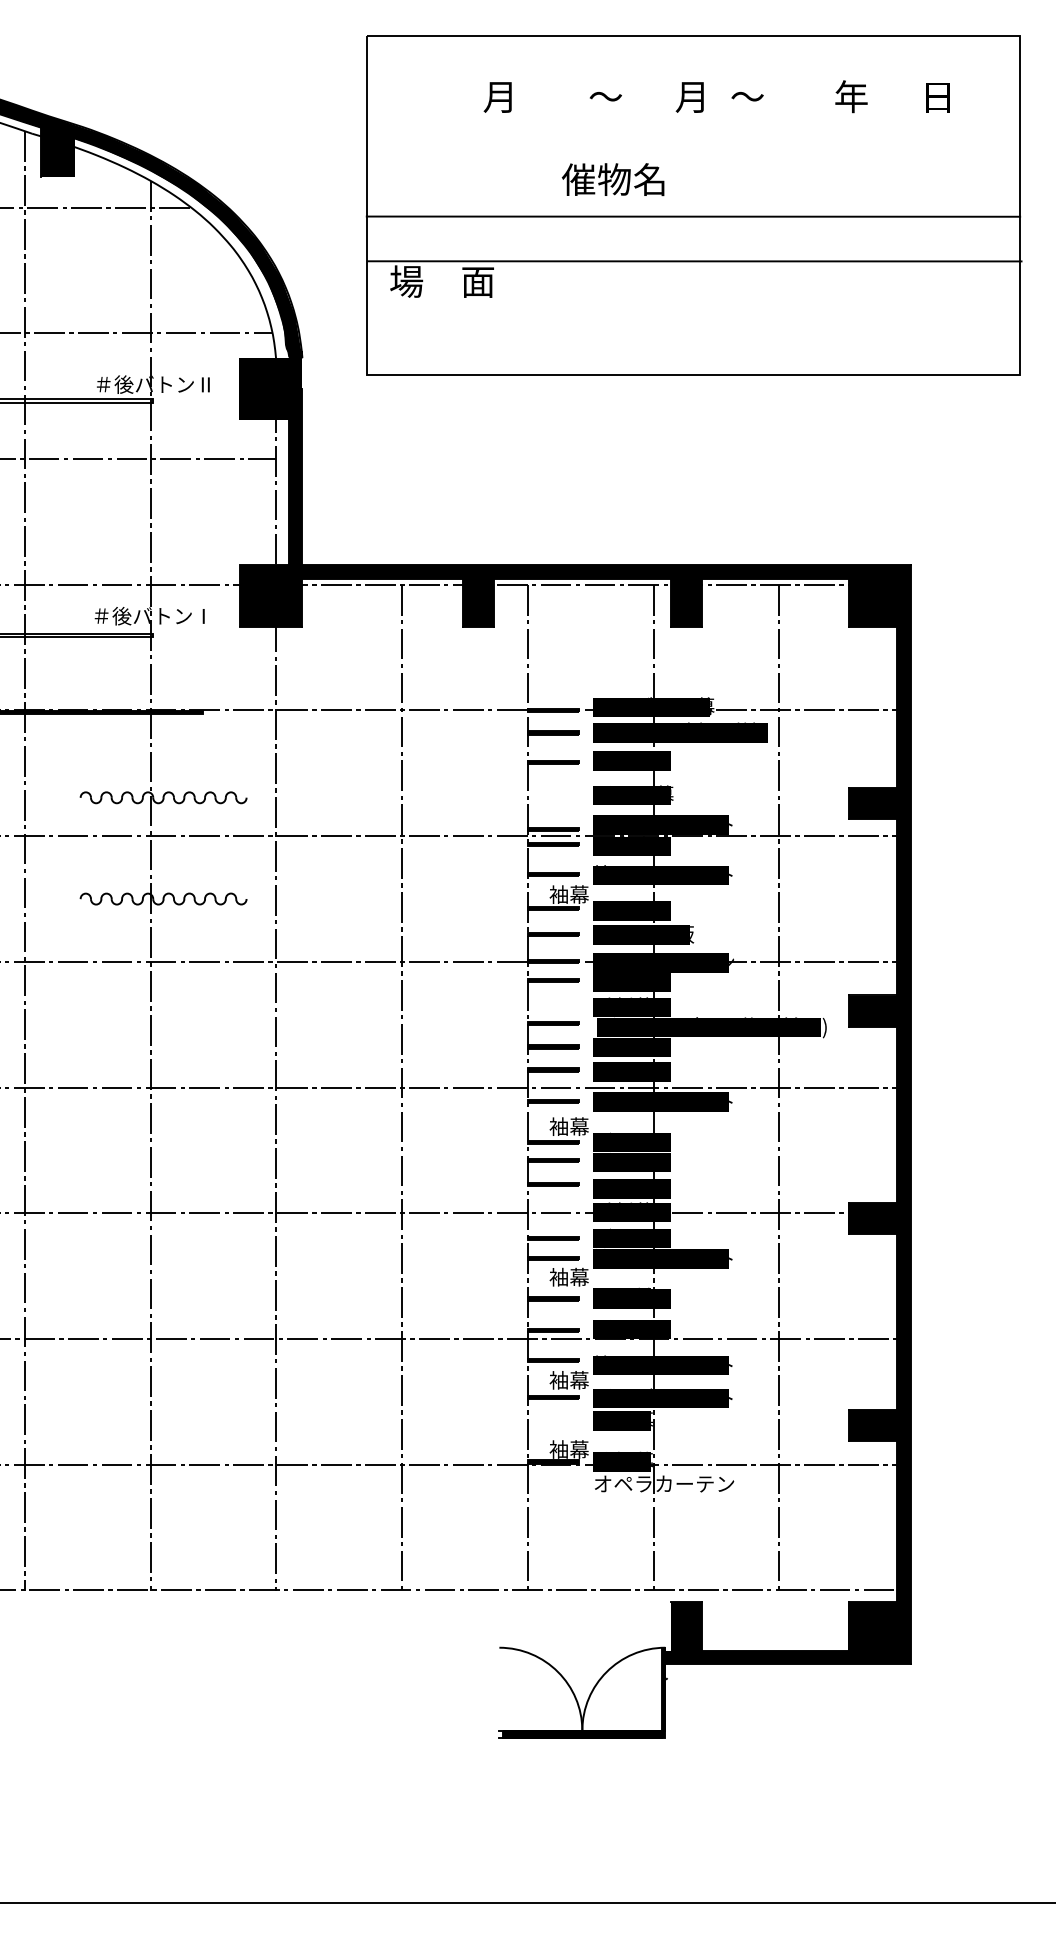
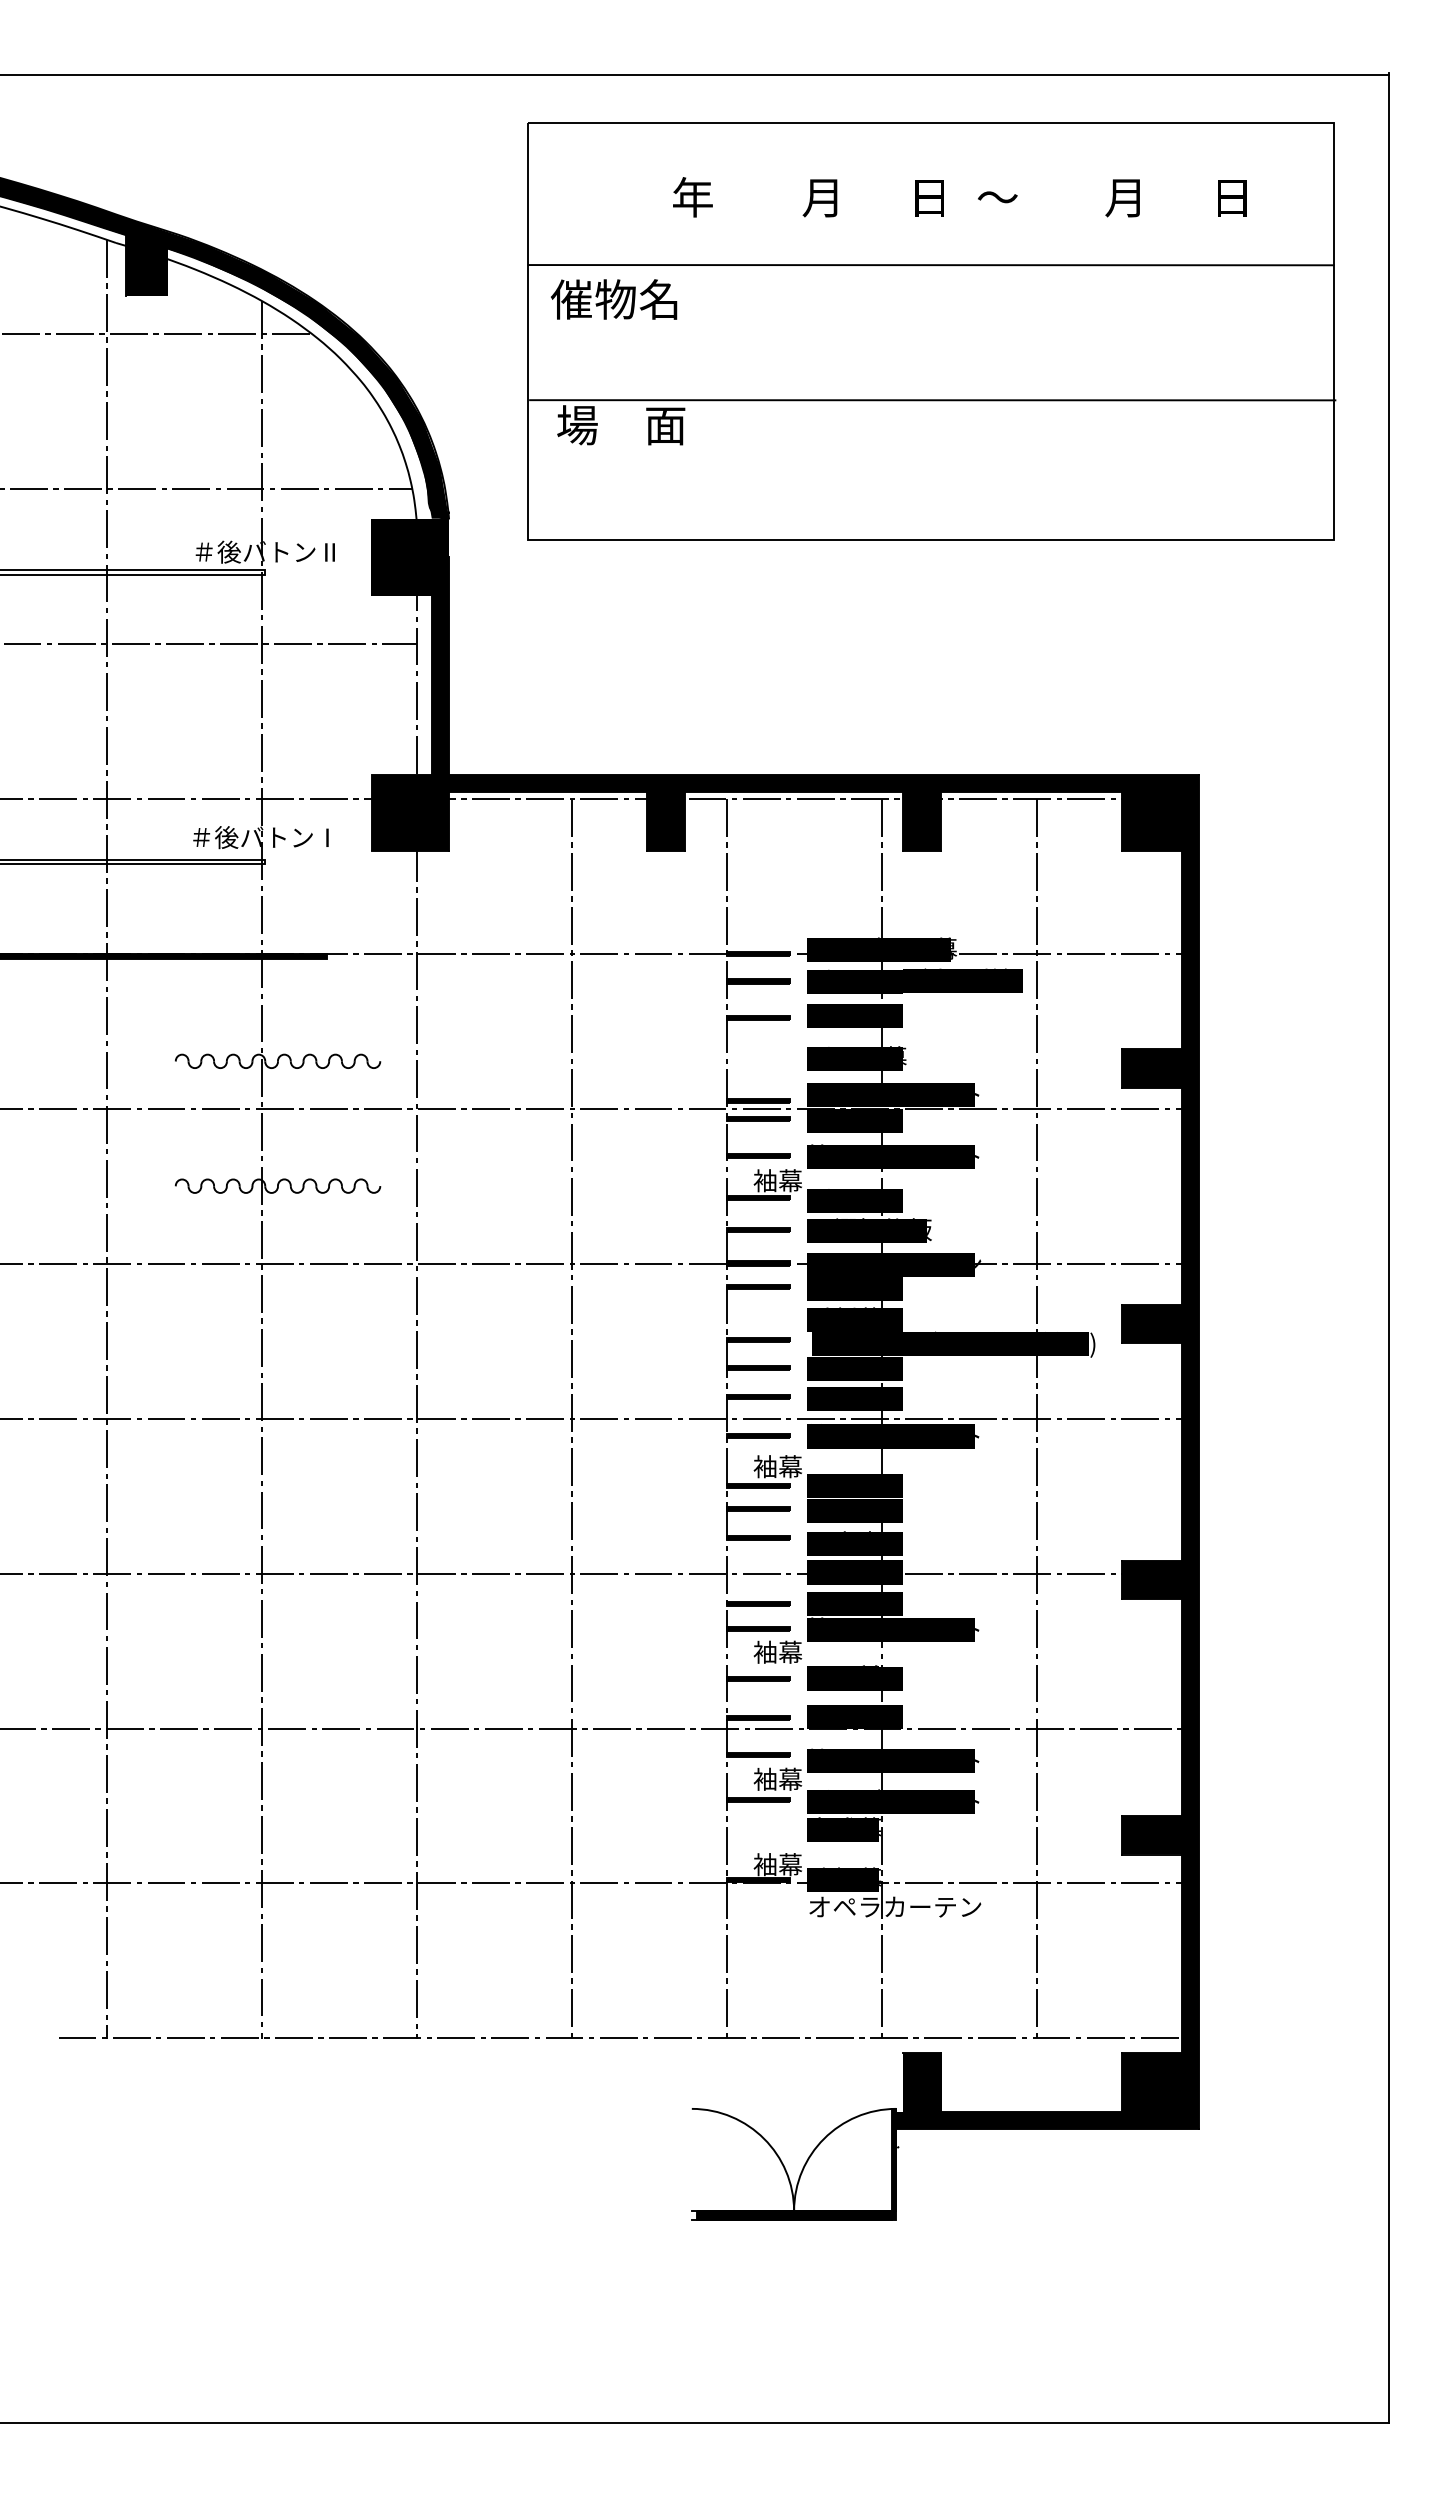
text: (499, 96) -> (692, 197), 月 -> 年
text: (851, 96) -> (1125, 197), 年 -> 月
text: (605, 97) -> (822, 198), ～ -> 月
text: (689, 97) -> (926, 198), 月 -> 日
text: (613, 179) -> (614, 299), moved
line: (693, 216) -> (930, 265), moved

